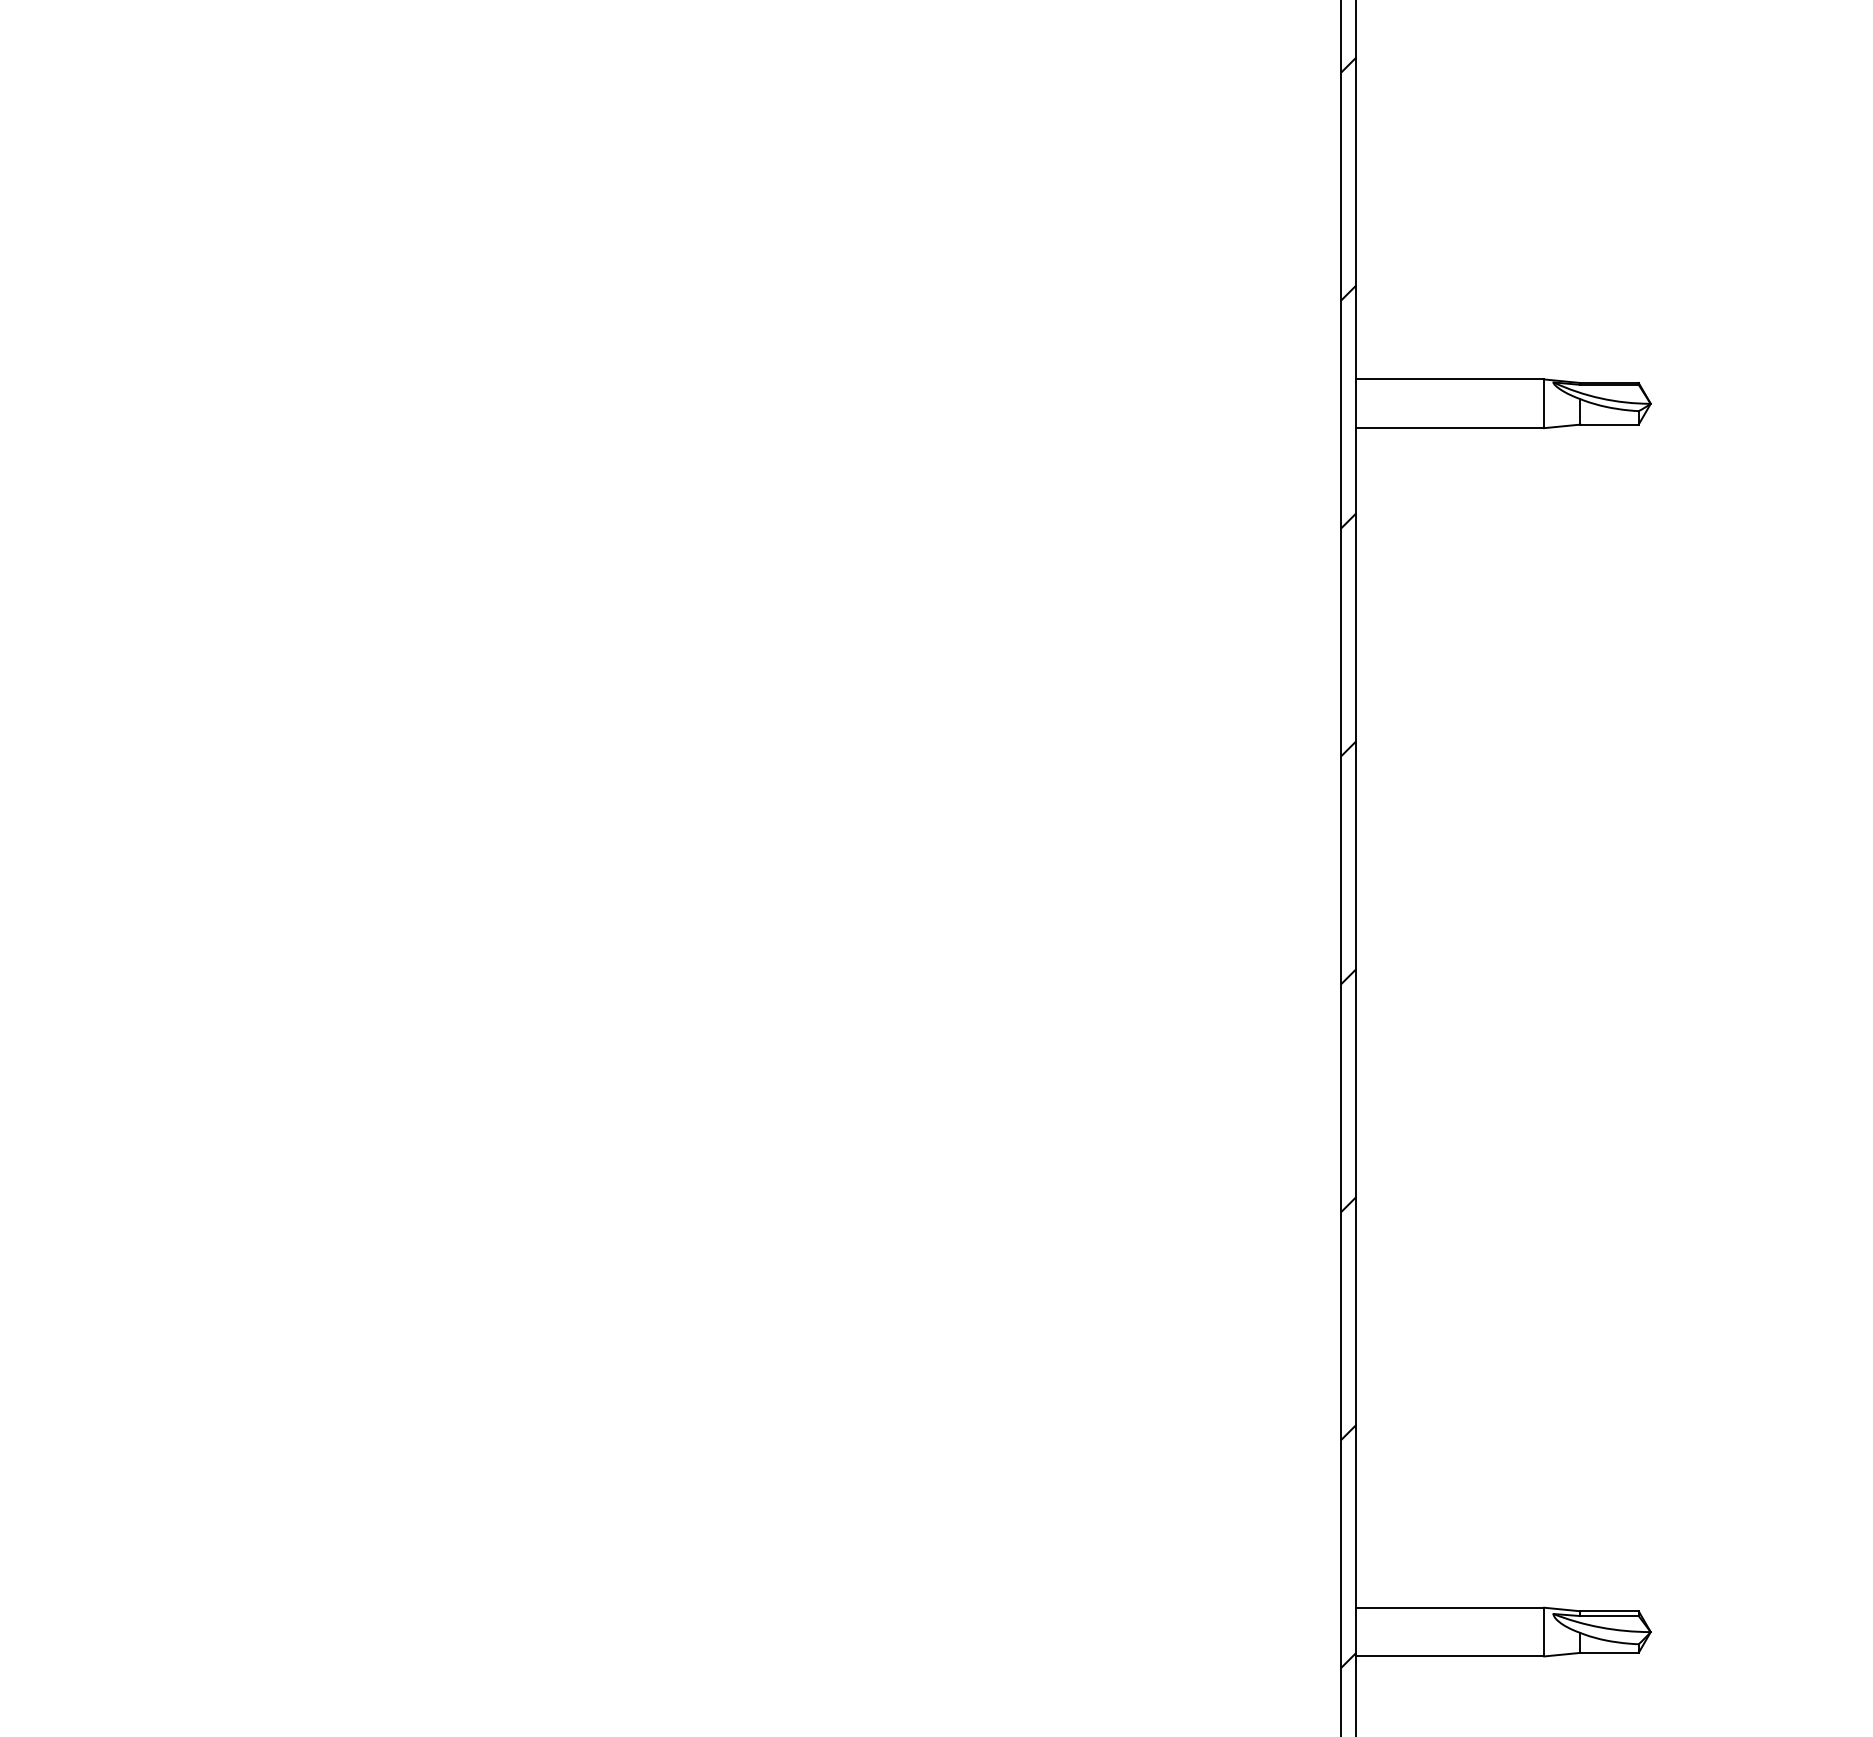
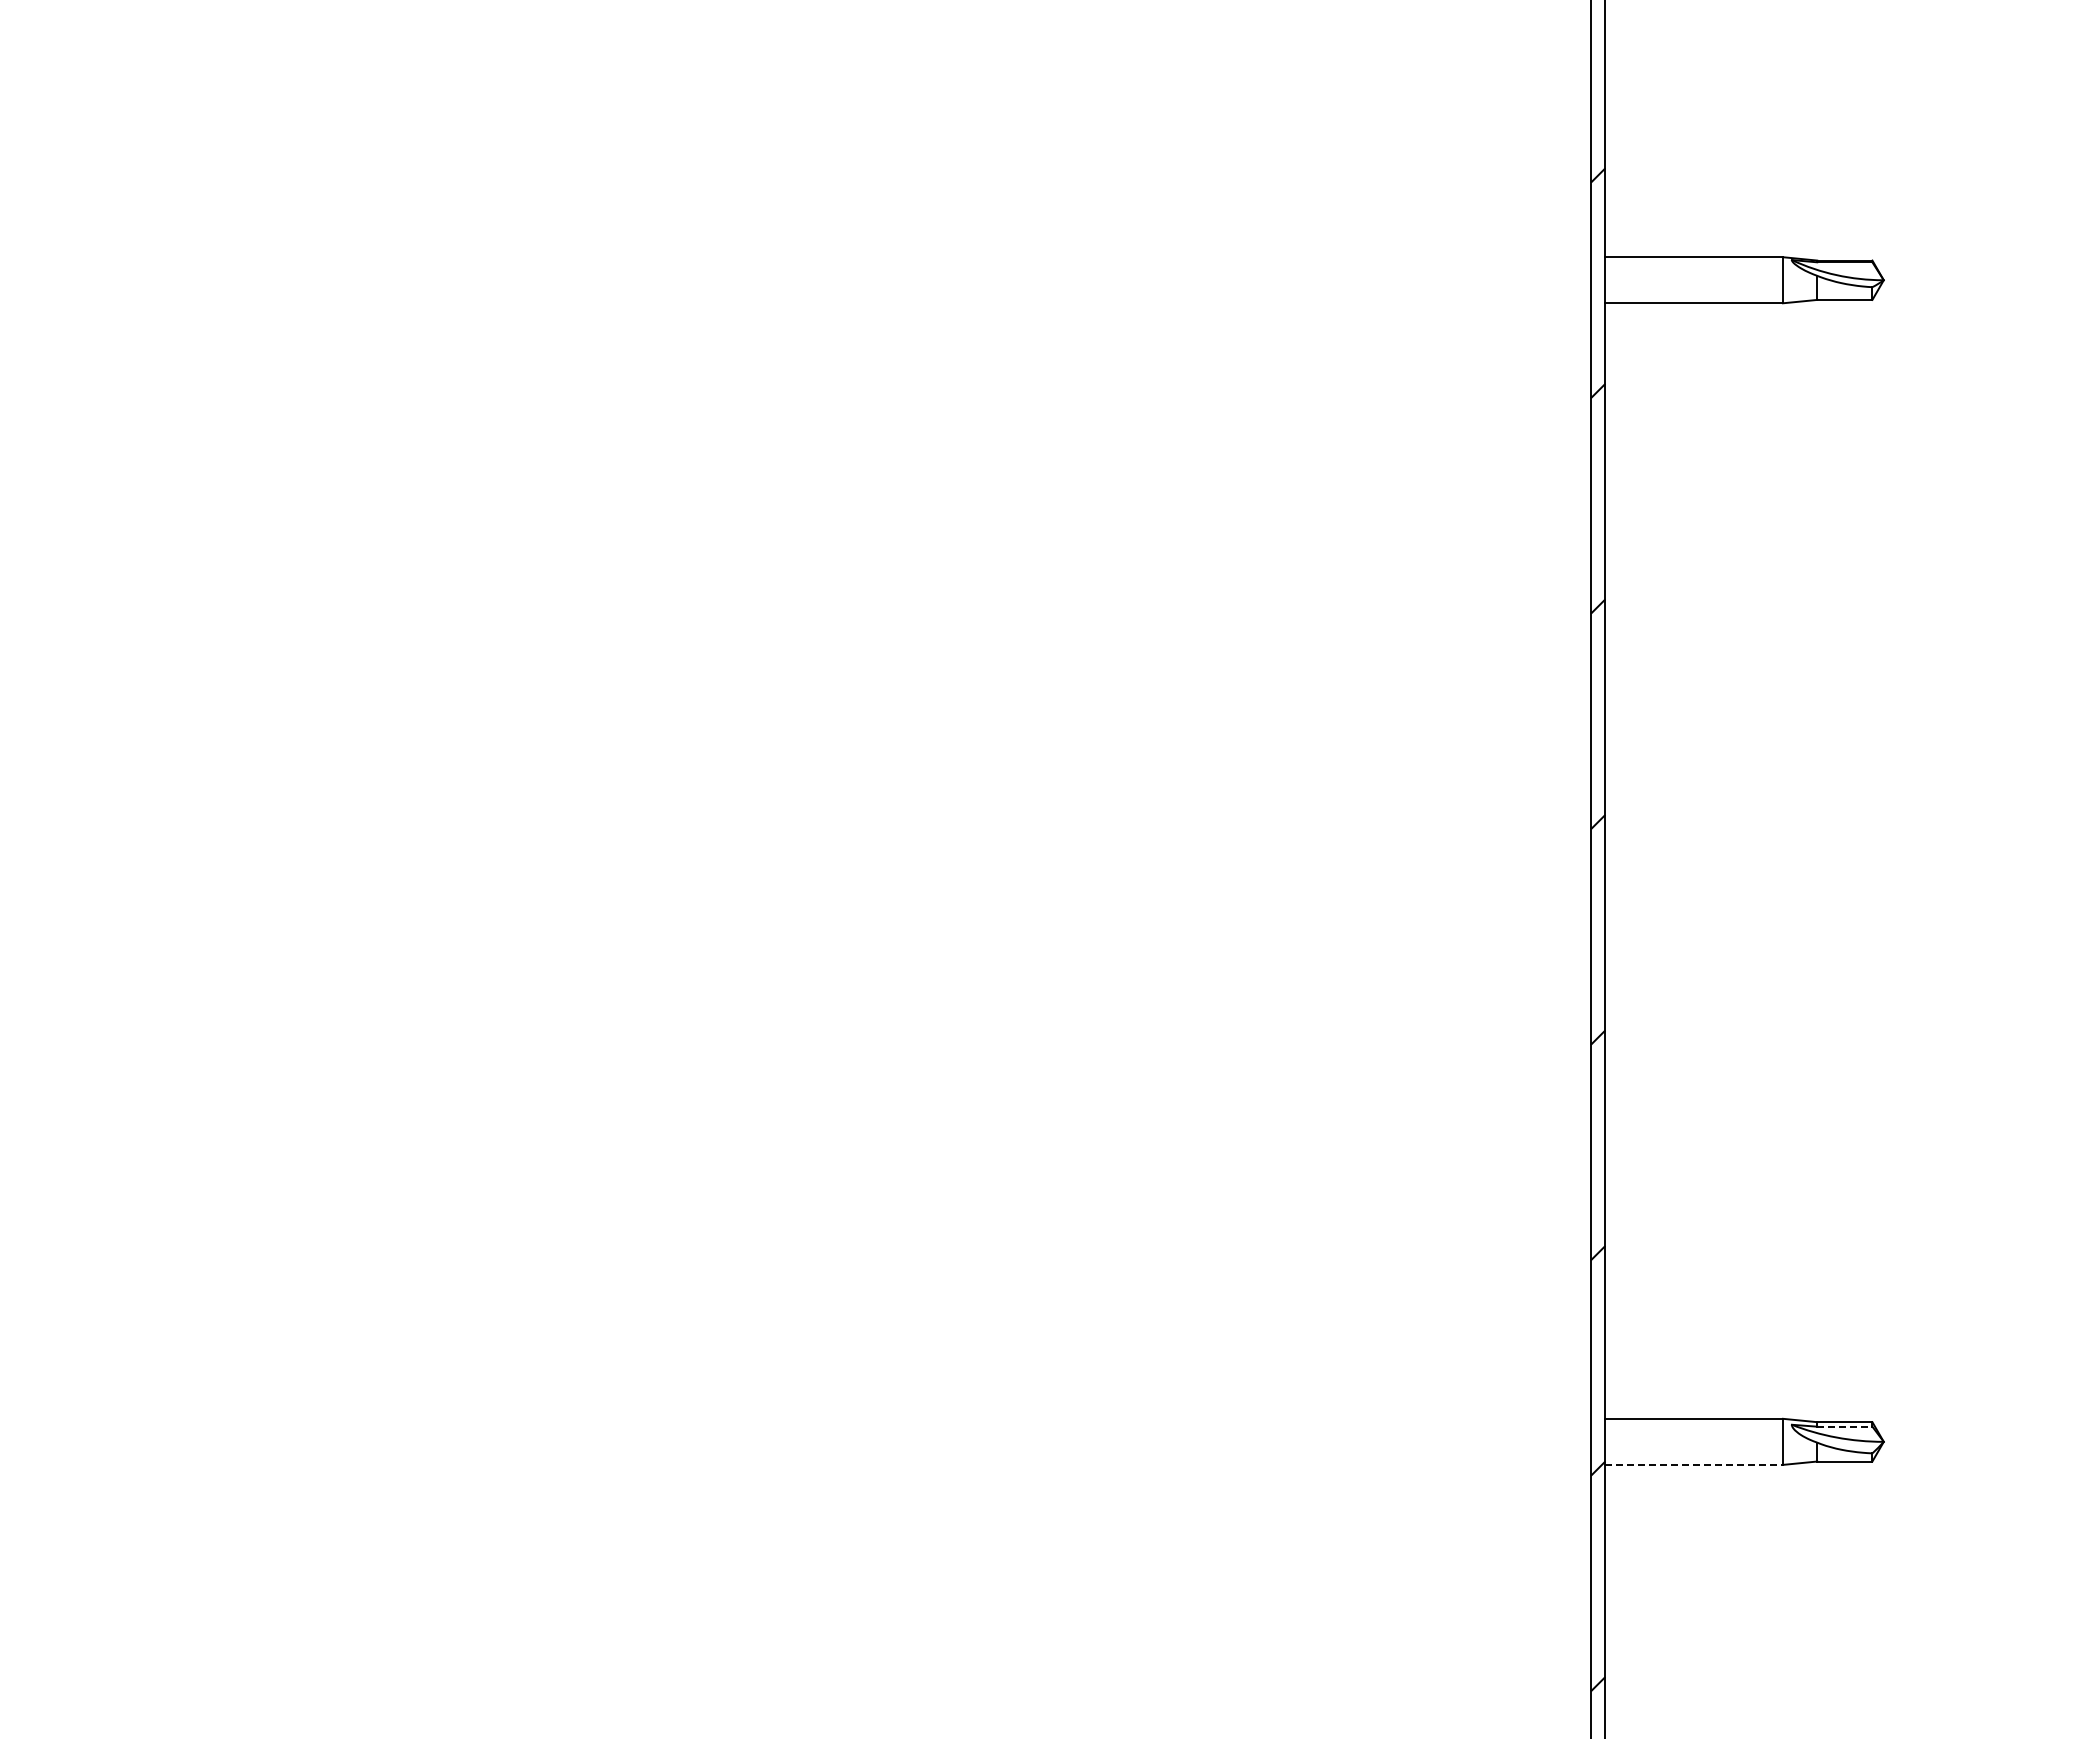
line: (1609, 1615) -> (1844, 1426), solid -> dashed
line: (1450, 1656) -> (1694, 1464), solid -> dashed

